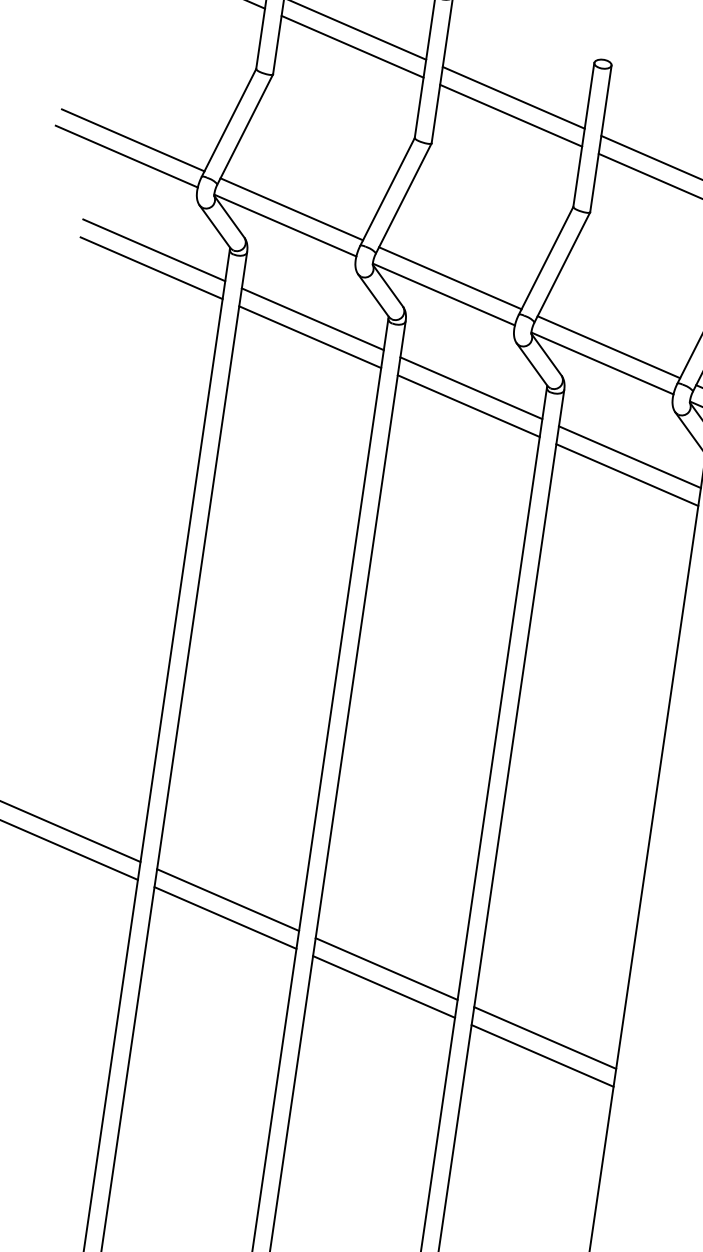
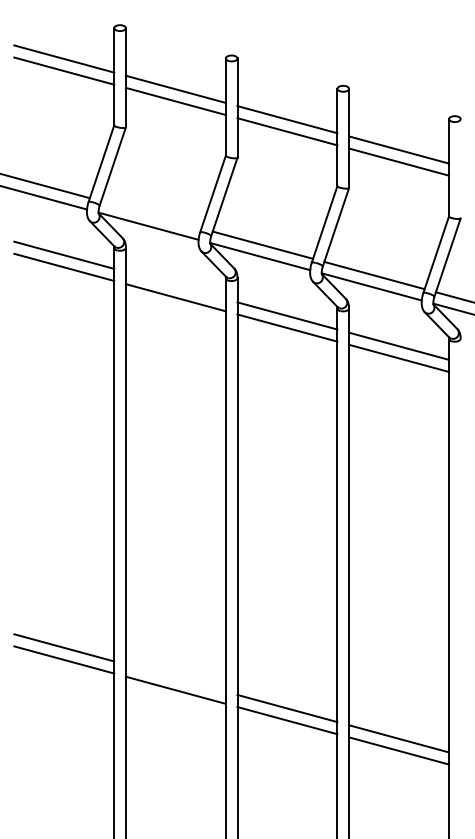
line: (292, 208) -> (151, 214), removed
line: (312, 319) -> (175, 285), removed
line: (227, 898) -> (175, 677), removed

